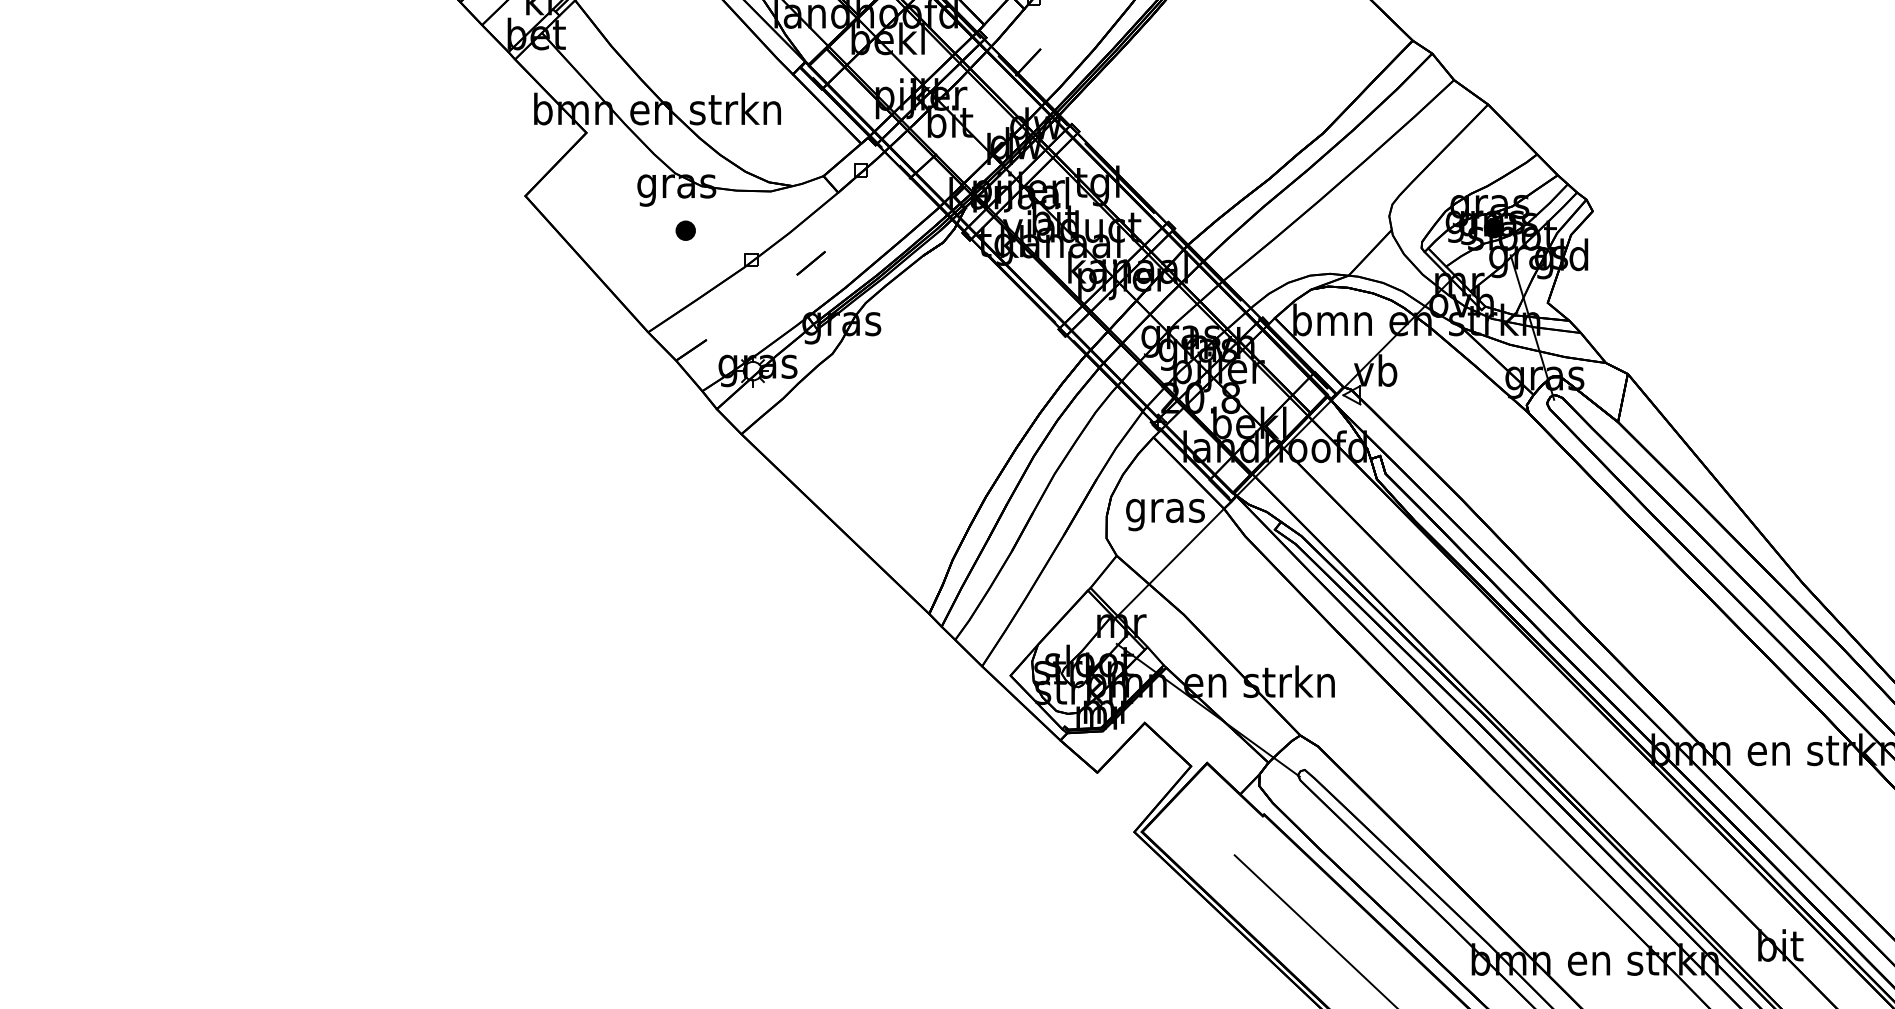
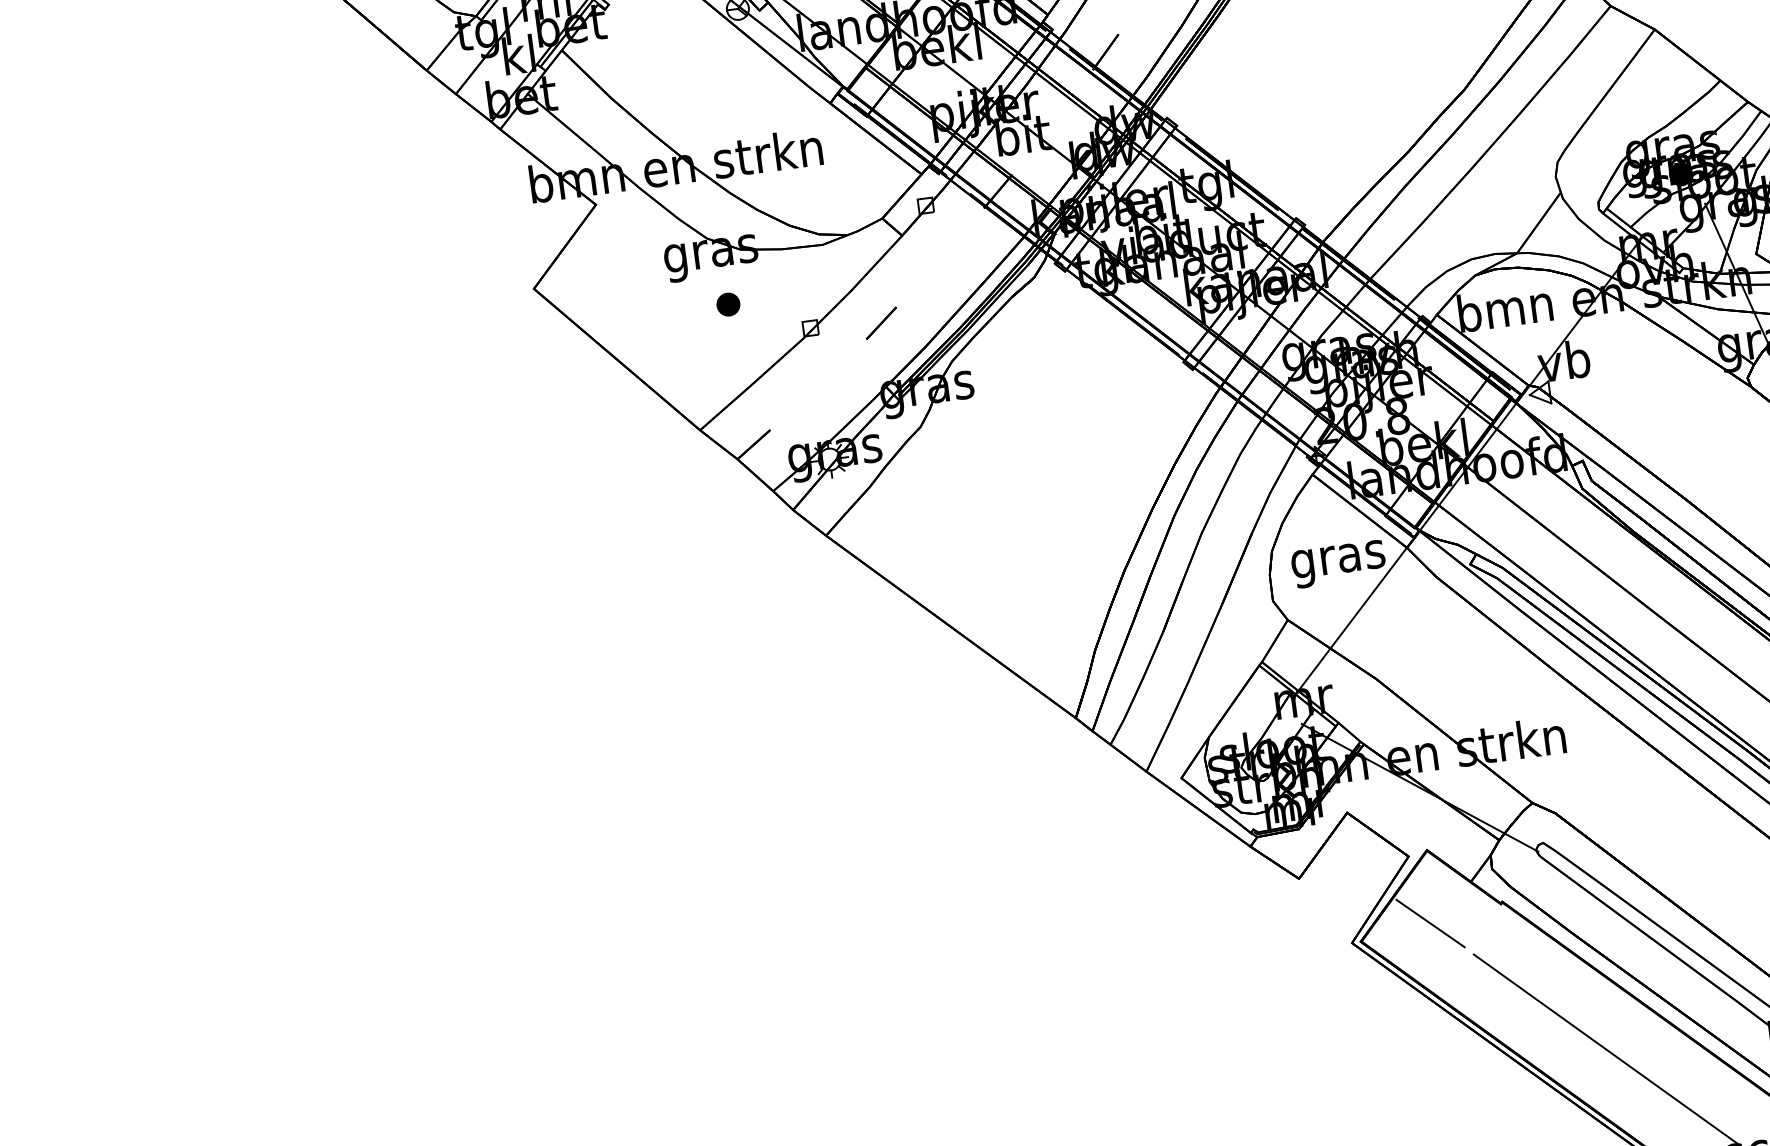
line: (1201, 824) -> (1429, 923), added

